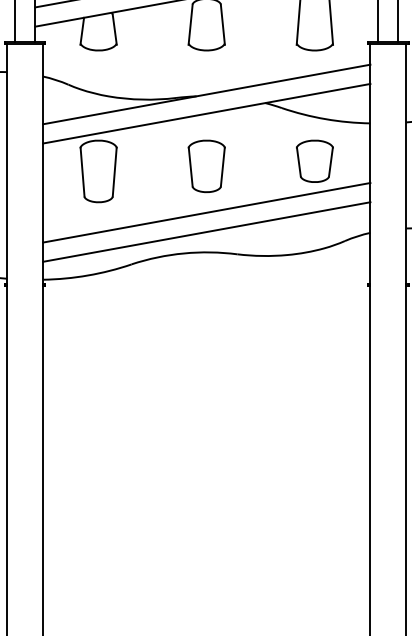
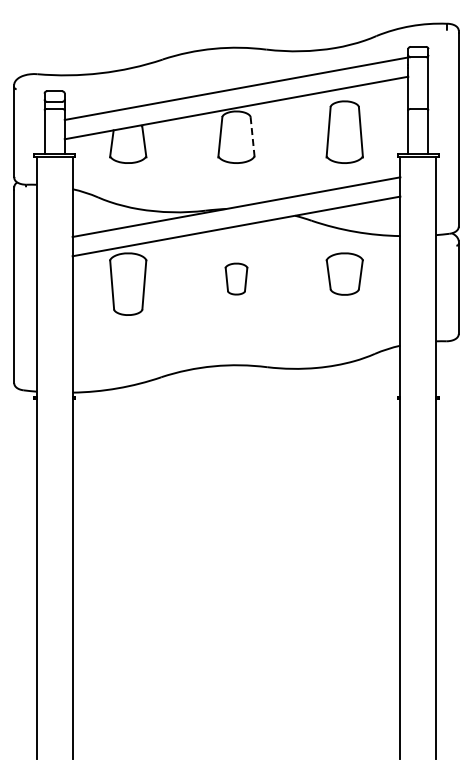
line: (222, 24) -> (252, 137), solid -> dashed
part: (206, 165) -> (236, 278), size x0.6
line: (206, 212) -> (236, 325), removed
line: (206, 231) -> (236, 344), removed

